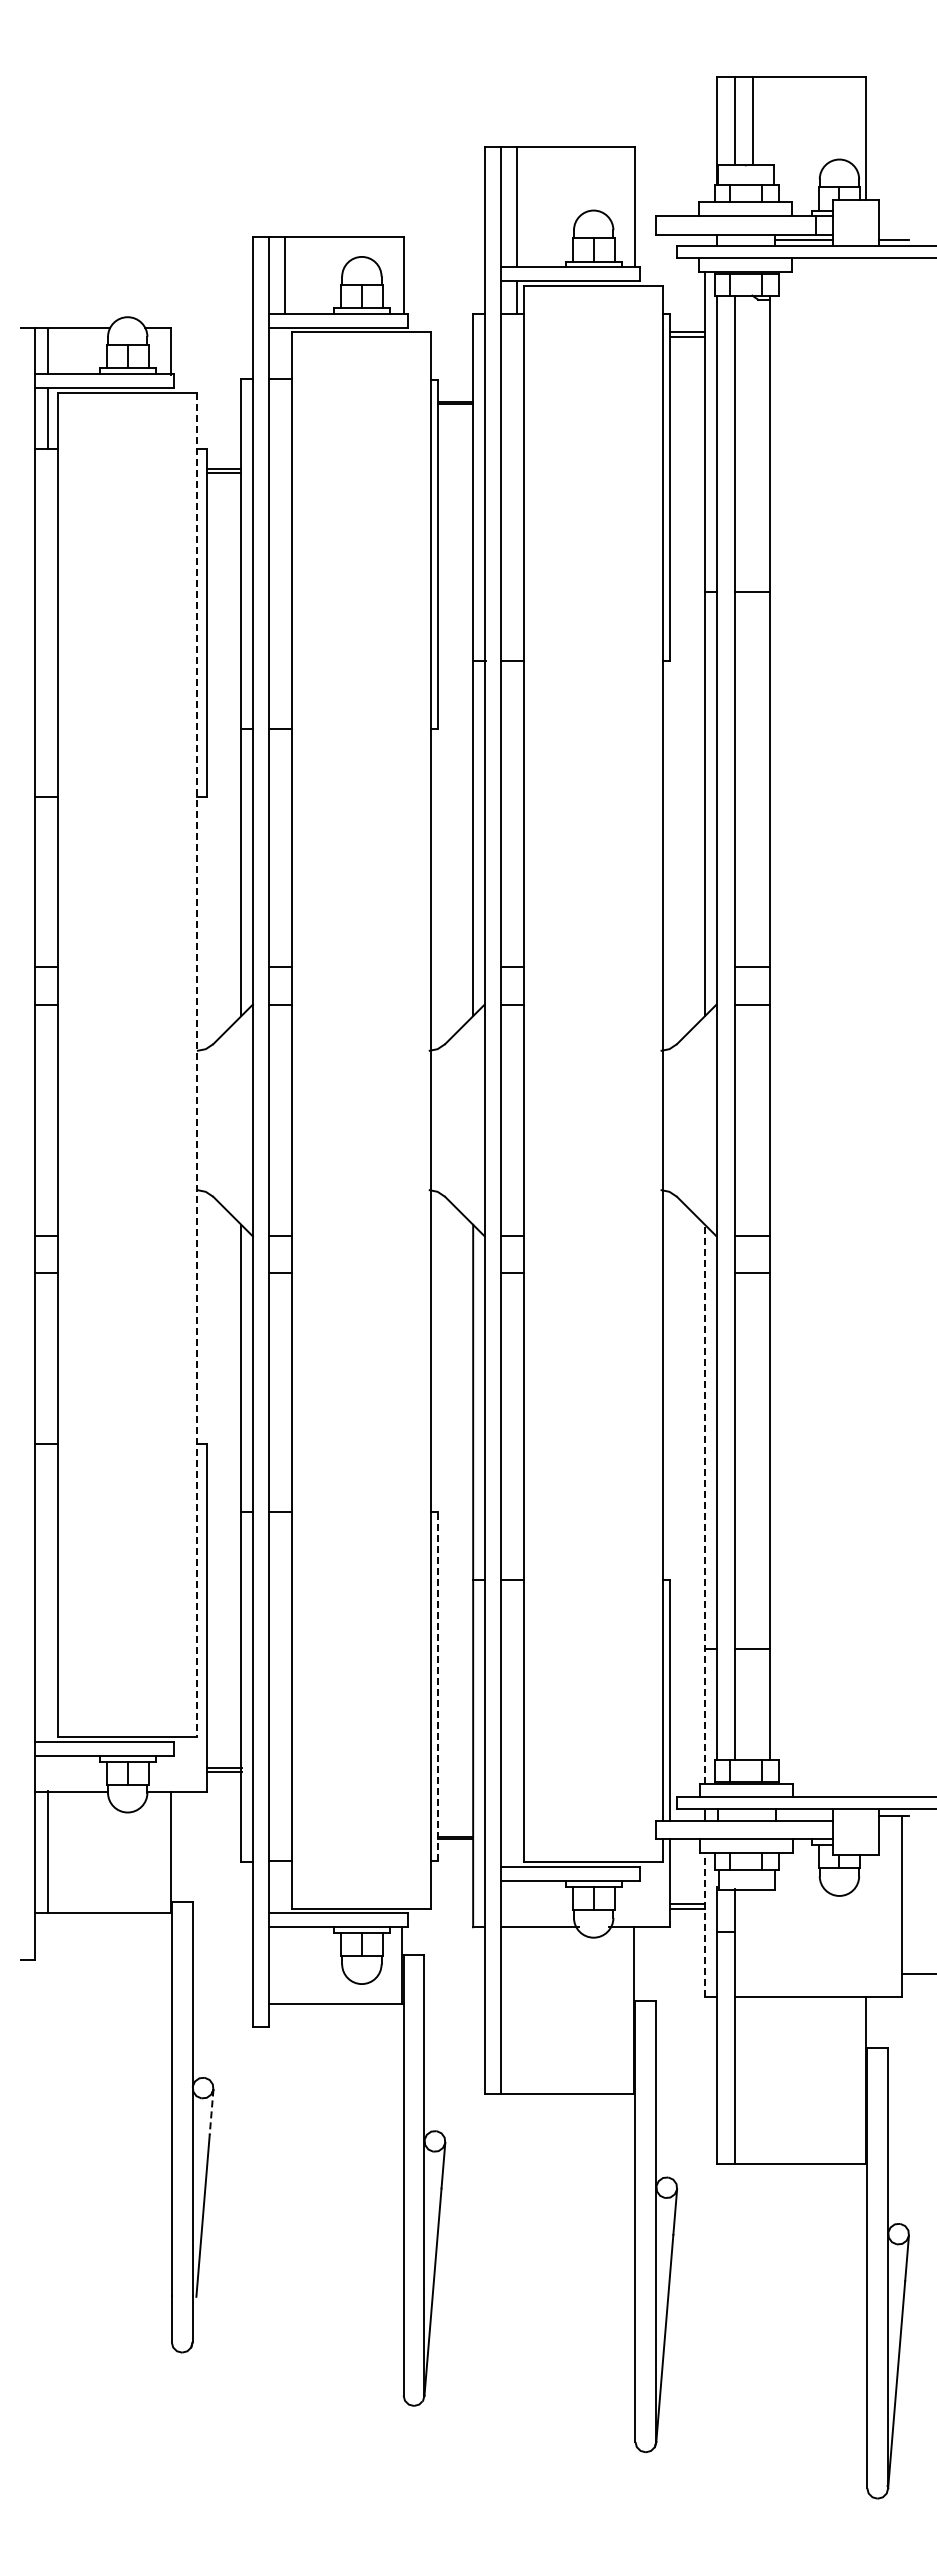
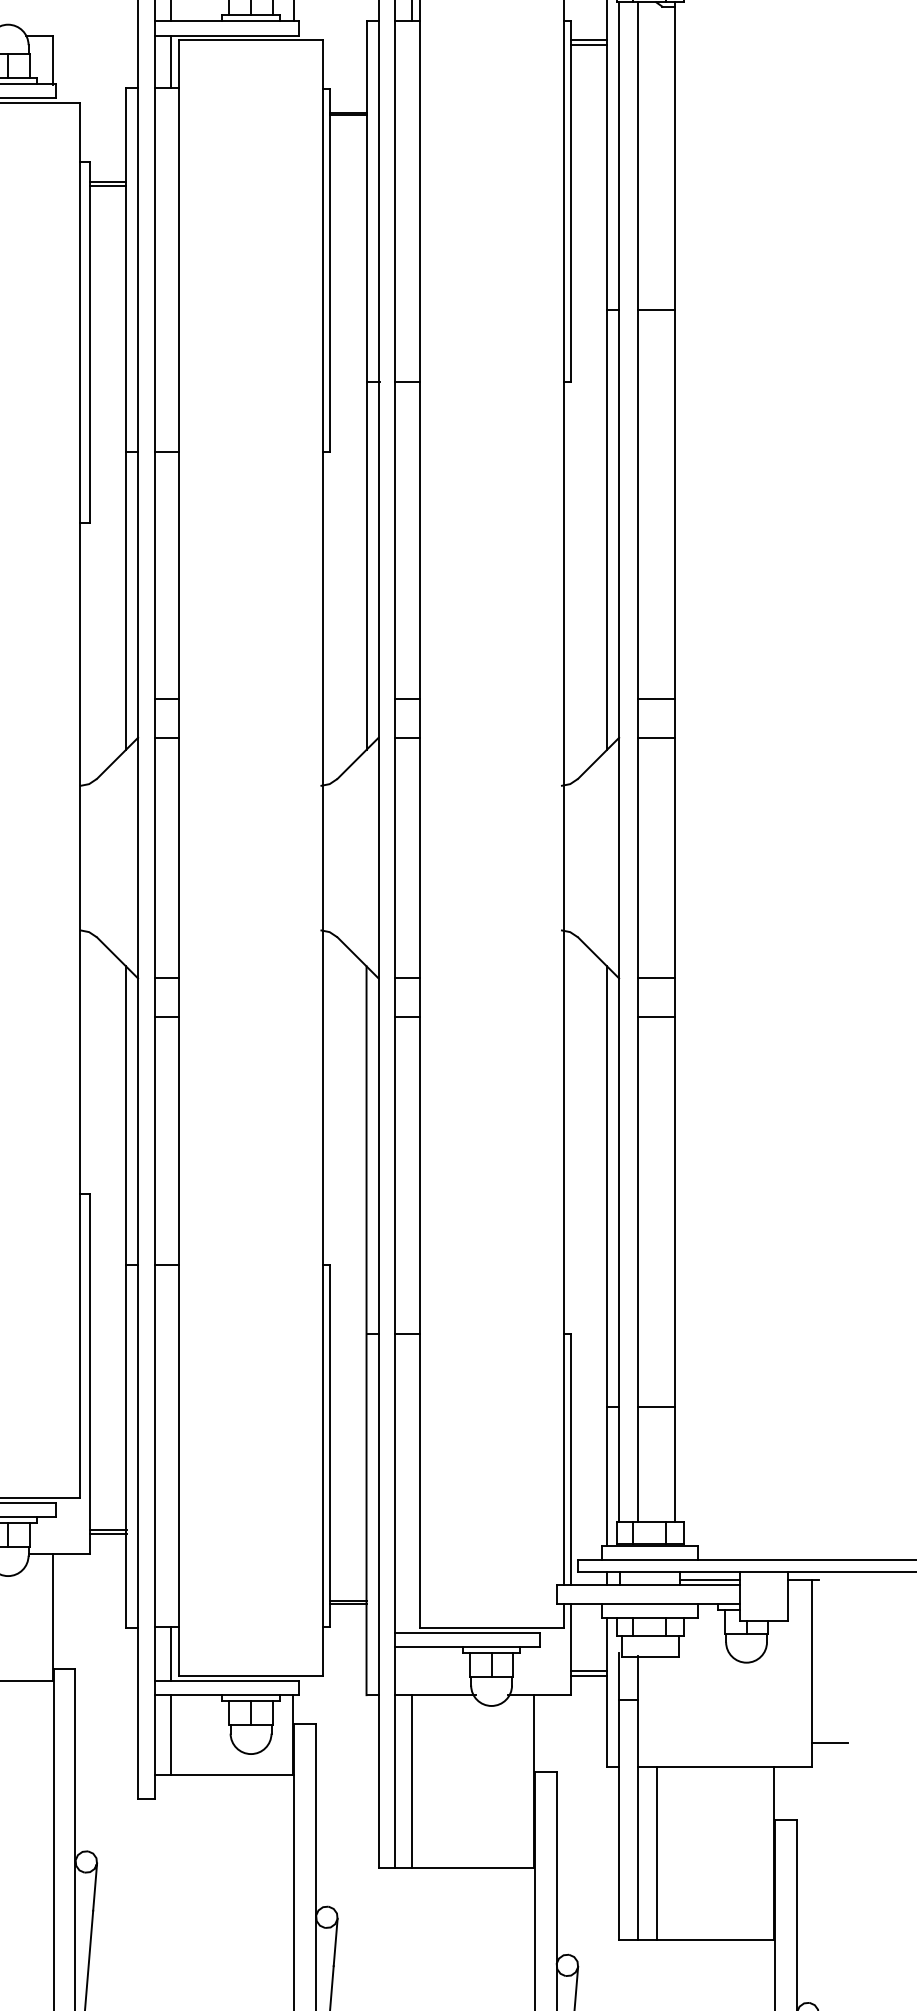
line: (284, 352) -> (170, 61), added
line: (197, 1065) -> (80, 801), dashed -> solid
line: (705, 1503) -> (607, 1255), dashed -> solid
line: (438, 1686) -> (330, 1445), dashed -> solid
line: (804, 1815) -> (710, 1579), added
line: (284, 1887) -> (170, 1653), added
line: (705, 1924) -> (607, 1692), dashed -> solid
line: (284, 1965) -> (170, 1734), added
line: (516, 2010) -> (411, 1781), added
line: (753, 2079) -> (657, 1853), added
line: (211, 2112) -> (95, 1887), dashed -> solid

